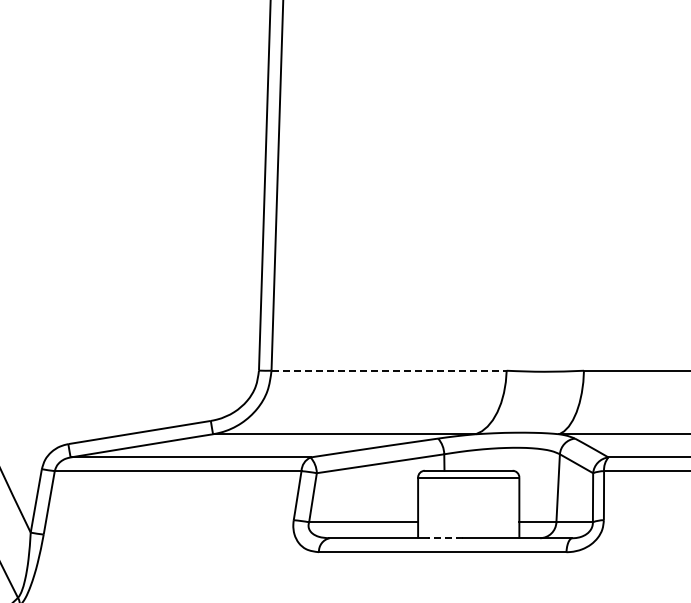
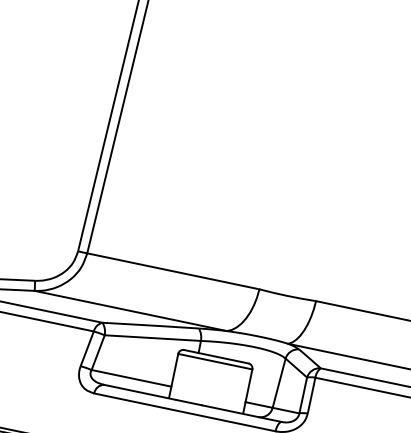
line: (389, 370) -> (173, 271), dashed -> solid
line: (444, 538) -> (188, 402), dashed -> solid

